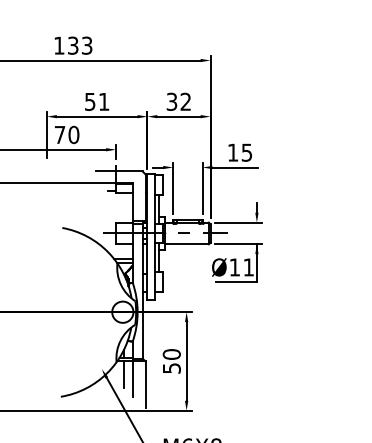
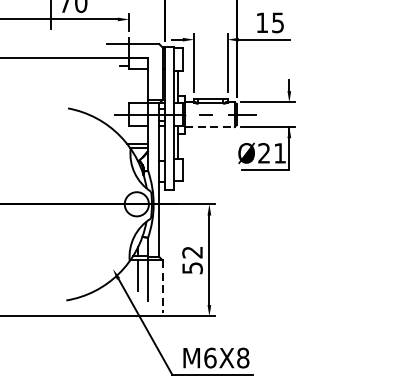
line: (187, 244) -> (210, 127), solid -> dashed
text: (234, 267) -> (263, 153), Ø11 -> Ø21
text: (171, 354) -> (192, 252), 50 -> 52
line: (145, 385) -> (162, 287), solid -> dashed

